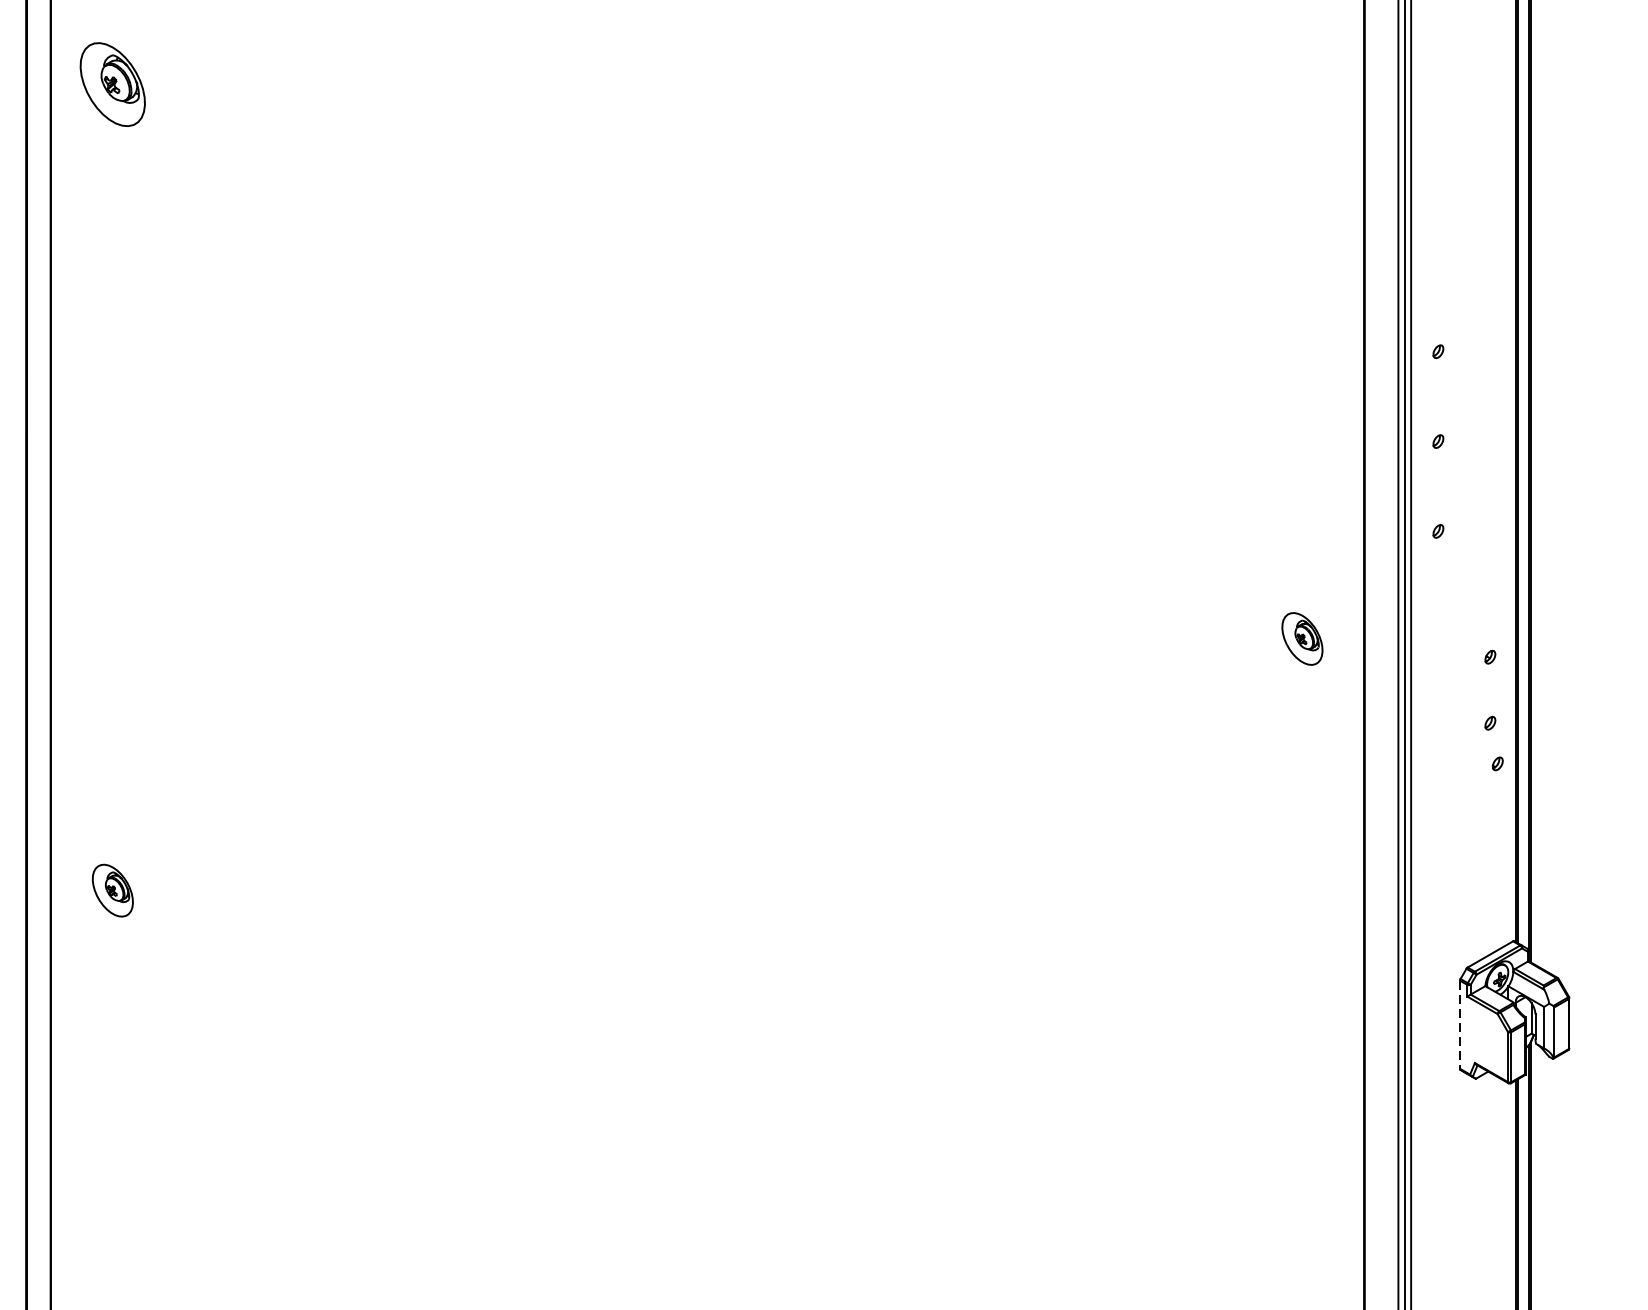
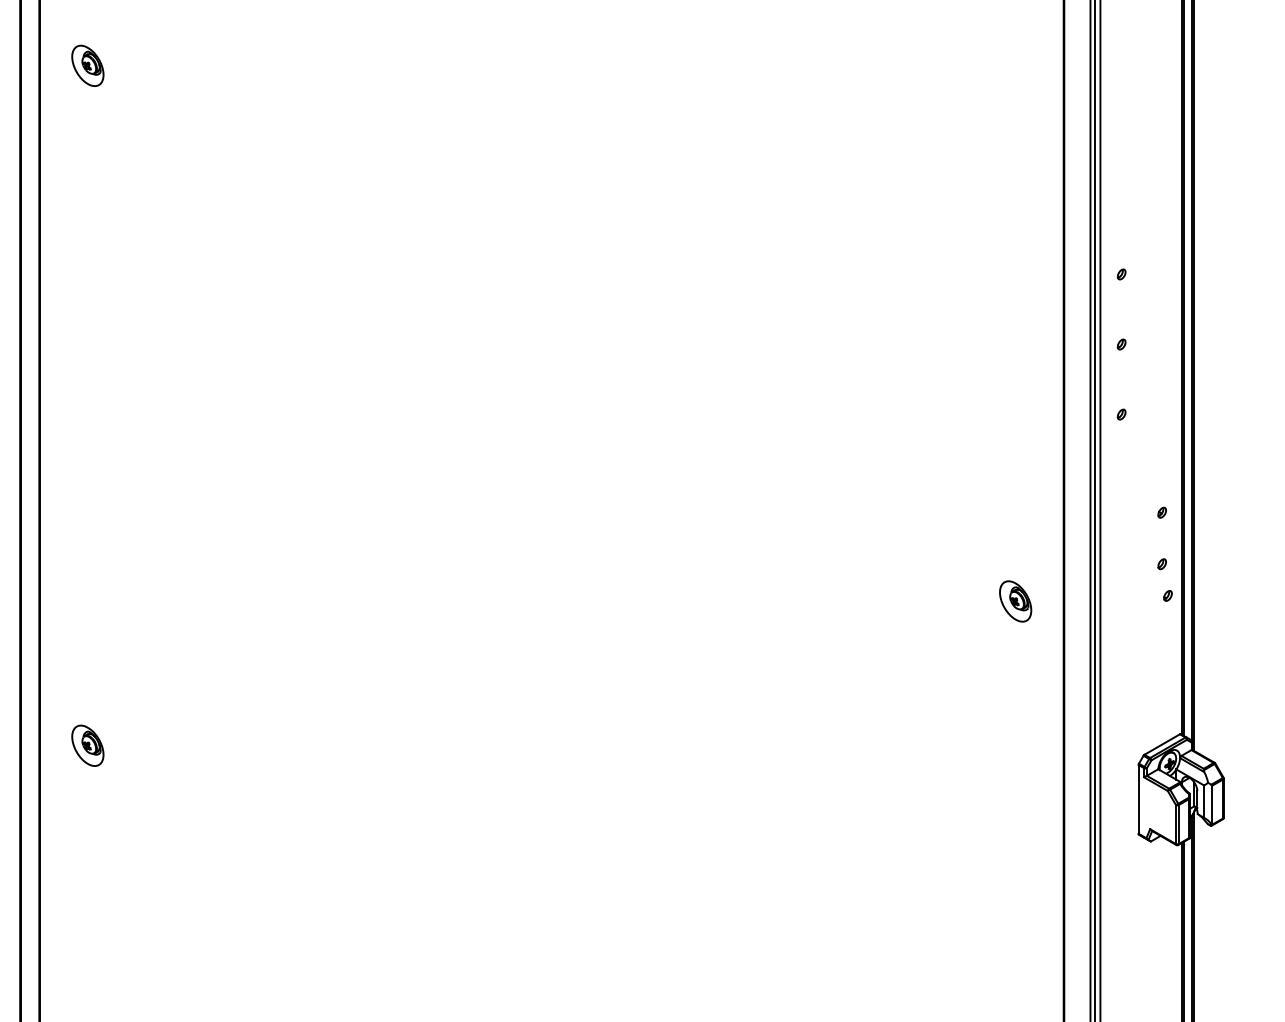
part: (112, 83) -> (87, 65), size x0.62
part: (1302, 638) -> (1015, 601), moved
part: (112, 890) -> (87, 745), moved
line: (1459, 1024) -> (1138, 799), dashed -> solid

